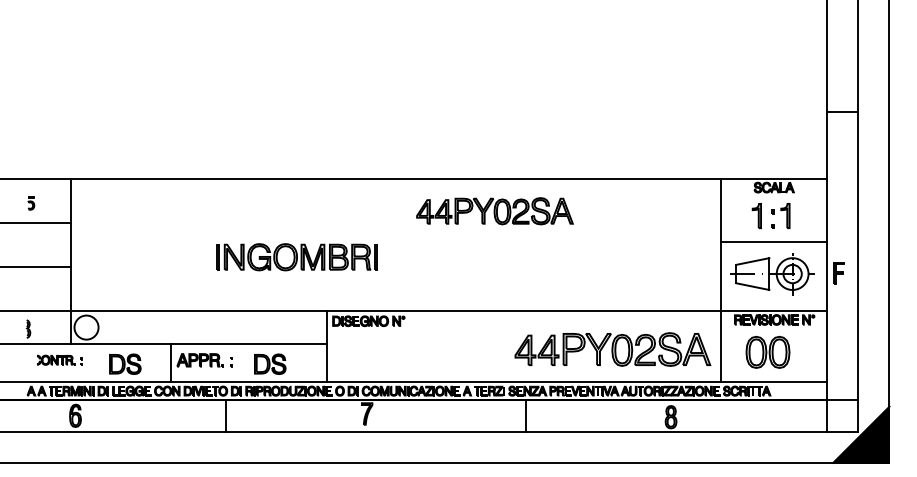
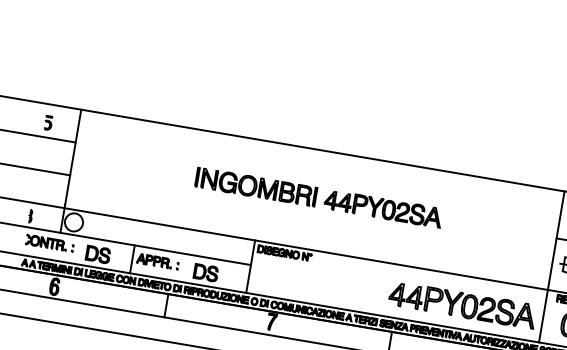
part: (31, 203) -> (48, 123), size x1.43
part: (494, 211) -> (383, 208), moved
part: (296, 257) -> (255, 187), moved
part: (59, 359) -> (49, 242), size x1.43

